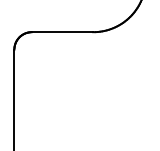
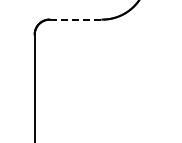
line: (63, 32) -> (76, 19), solid -> dashed

